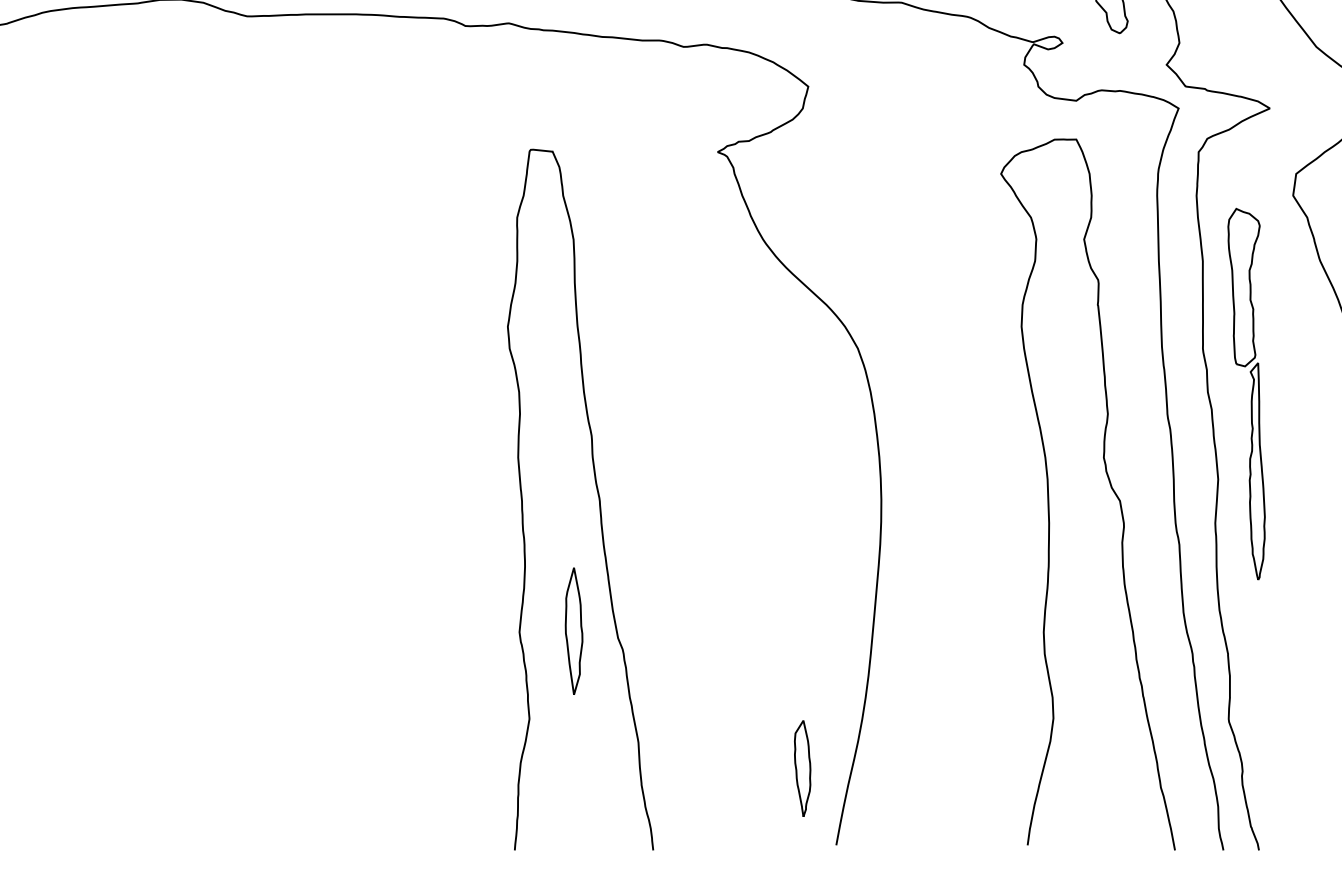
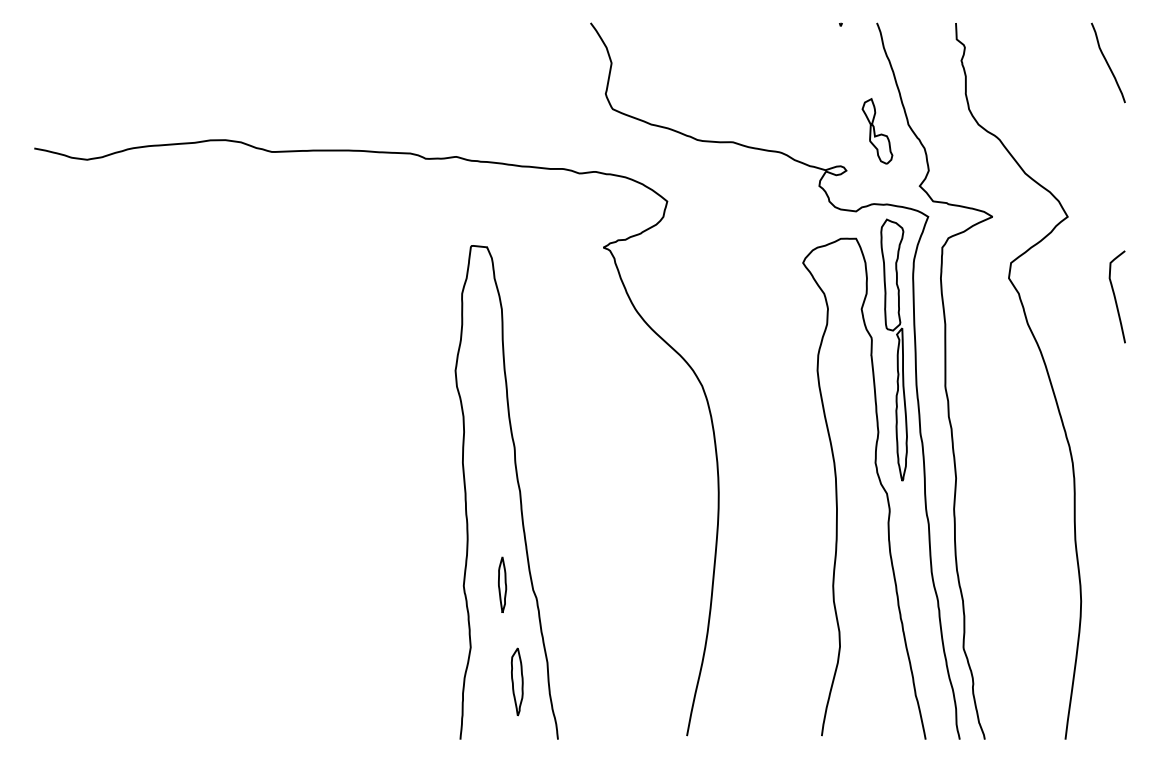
part: (1245, 393) -> (893, 349), moved
part: (574, 630) -> (502, 584), size x0.62
part: (801, 767) -> (516, 681), moved

